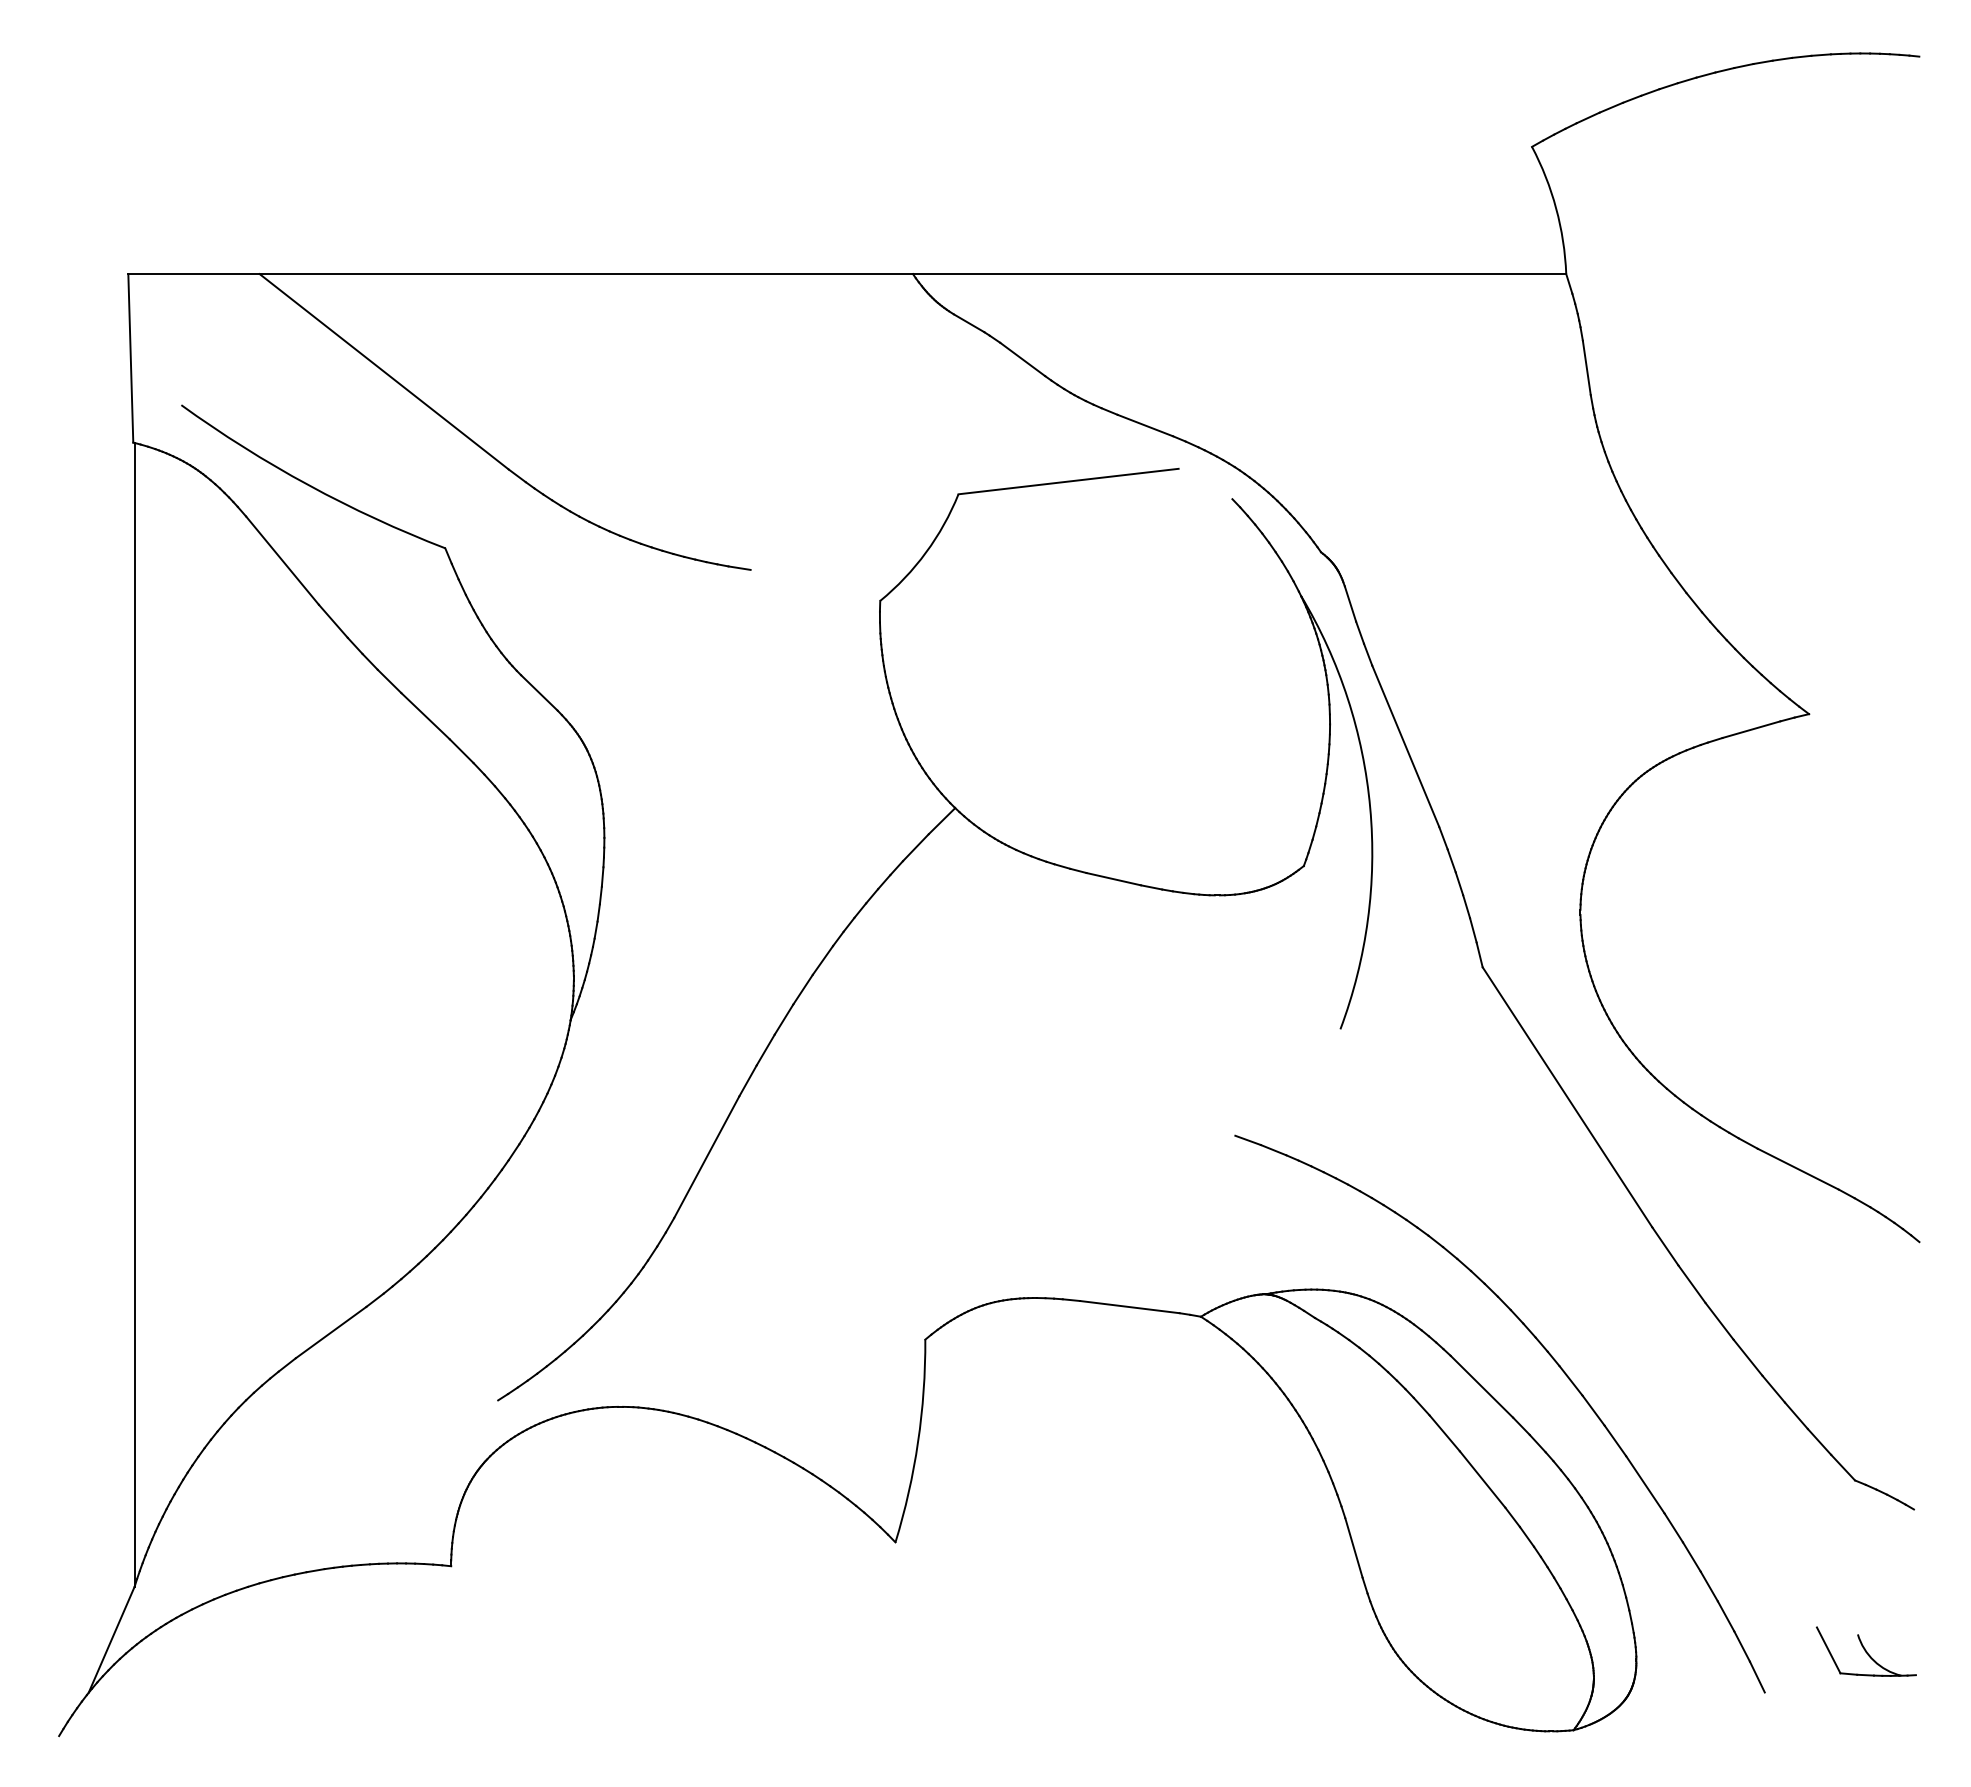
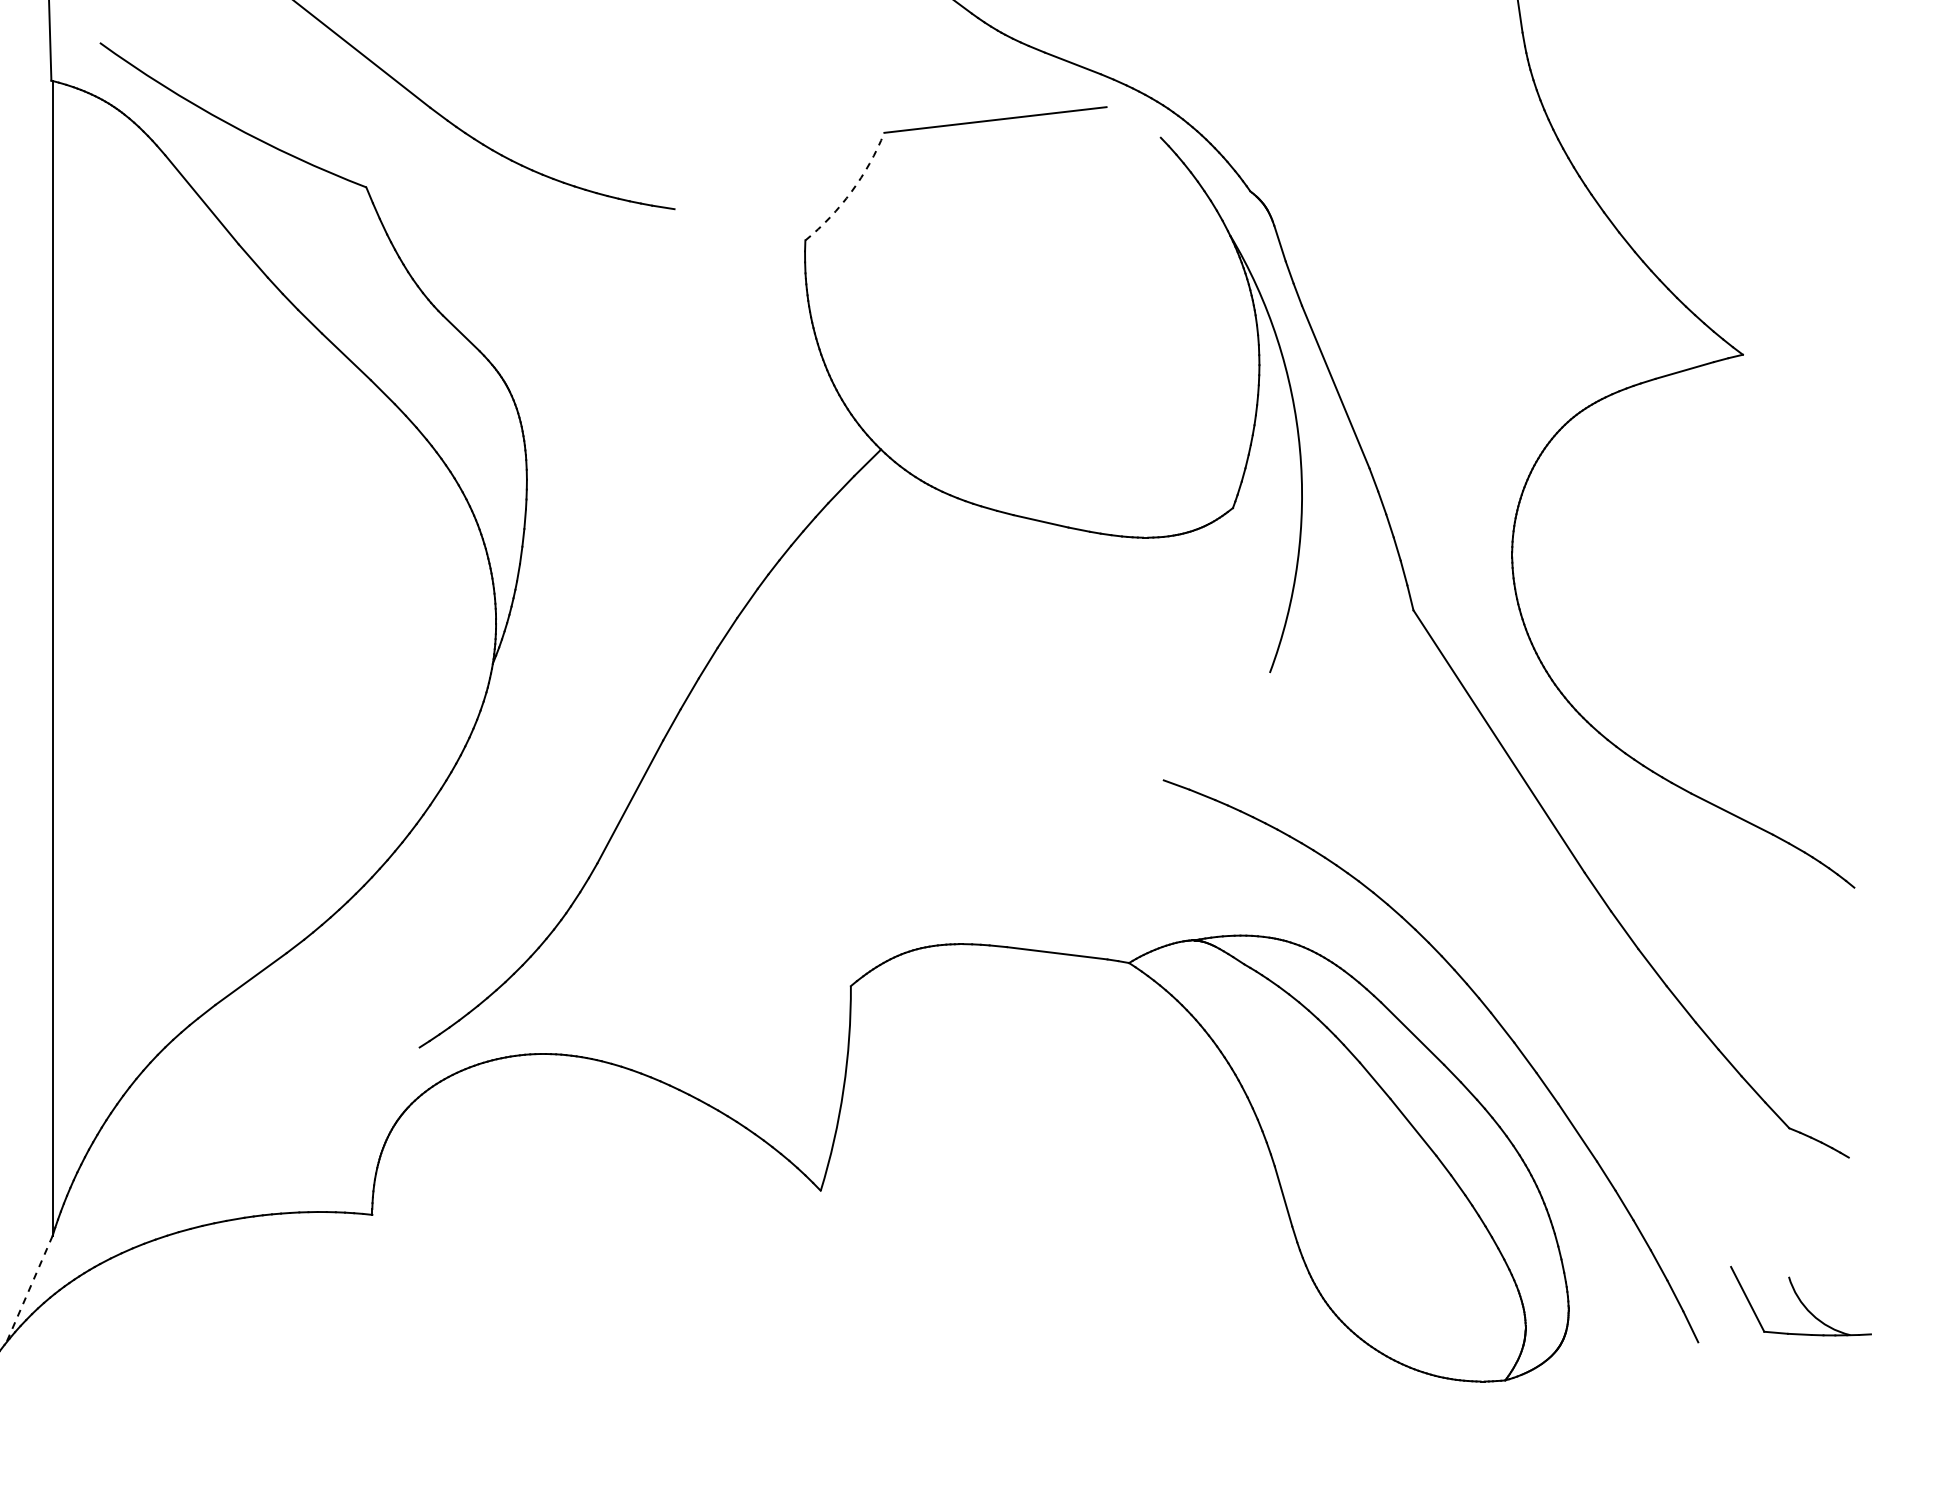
arc: (926, 552) -> (852, 191), solid -> dashed
line: (111, 1639) -> (29, 1288), solid -> dashed
part: (1865, 1651) -> (1799, 1300), size x1.4

